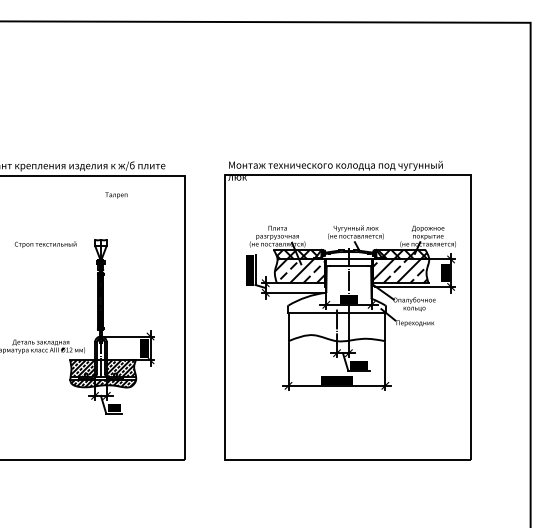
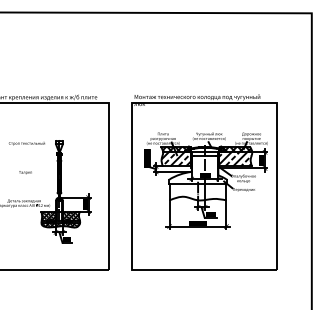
text: (116, 195) -> (25, 172), moved

